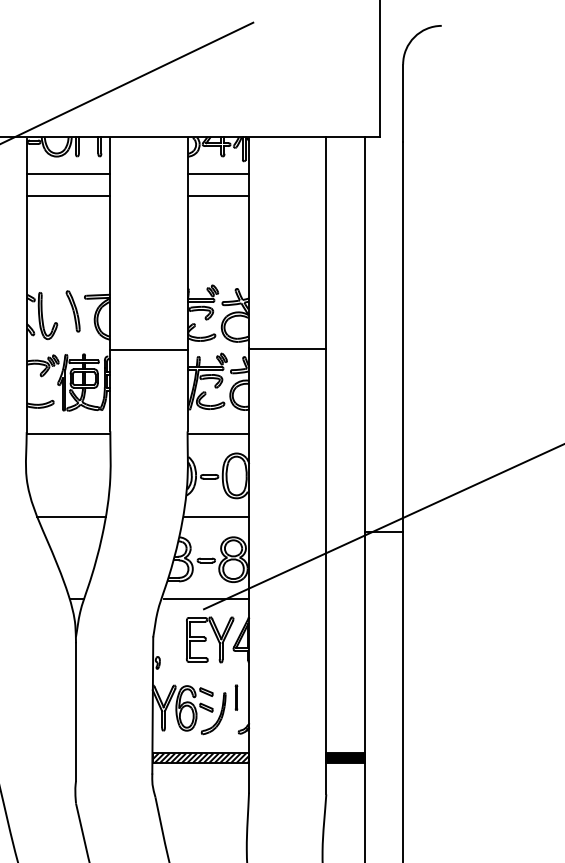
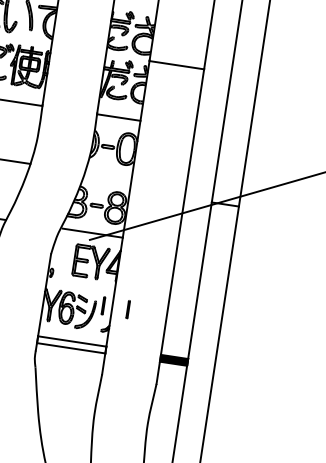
line: (148, 350) -> (78, 51), removed
line: (216, 516) -> (108, 175), removed
line: (271, 697) -> (128, 309), added
hatch: (200, 758) -> (71, 345), removed

